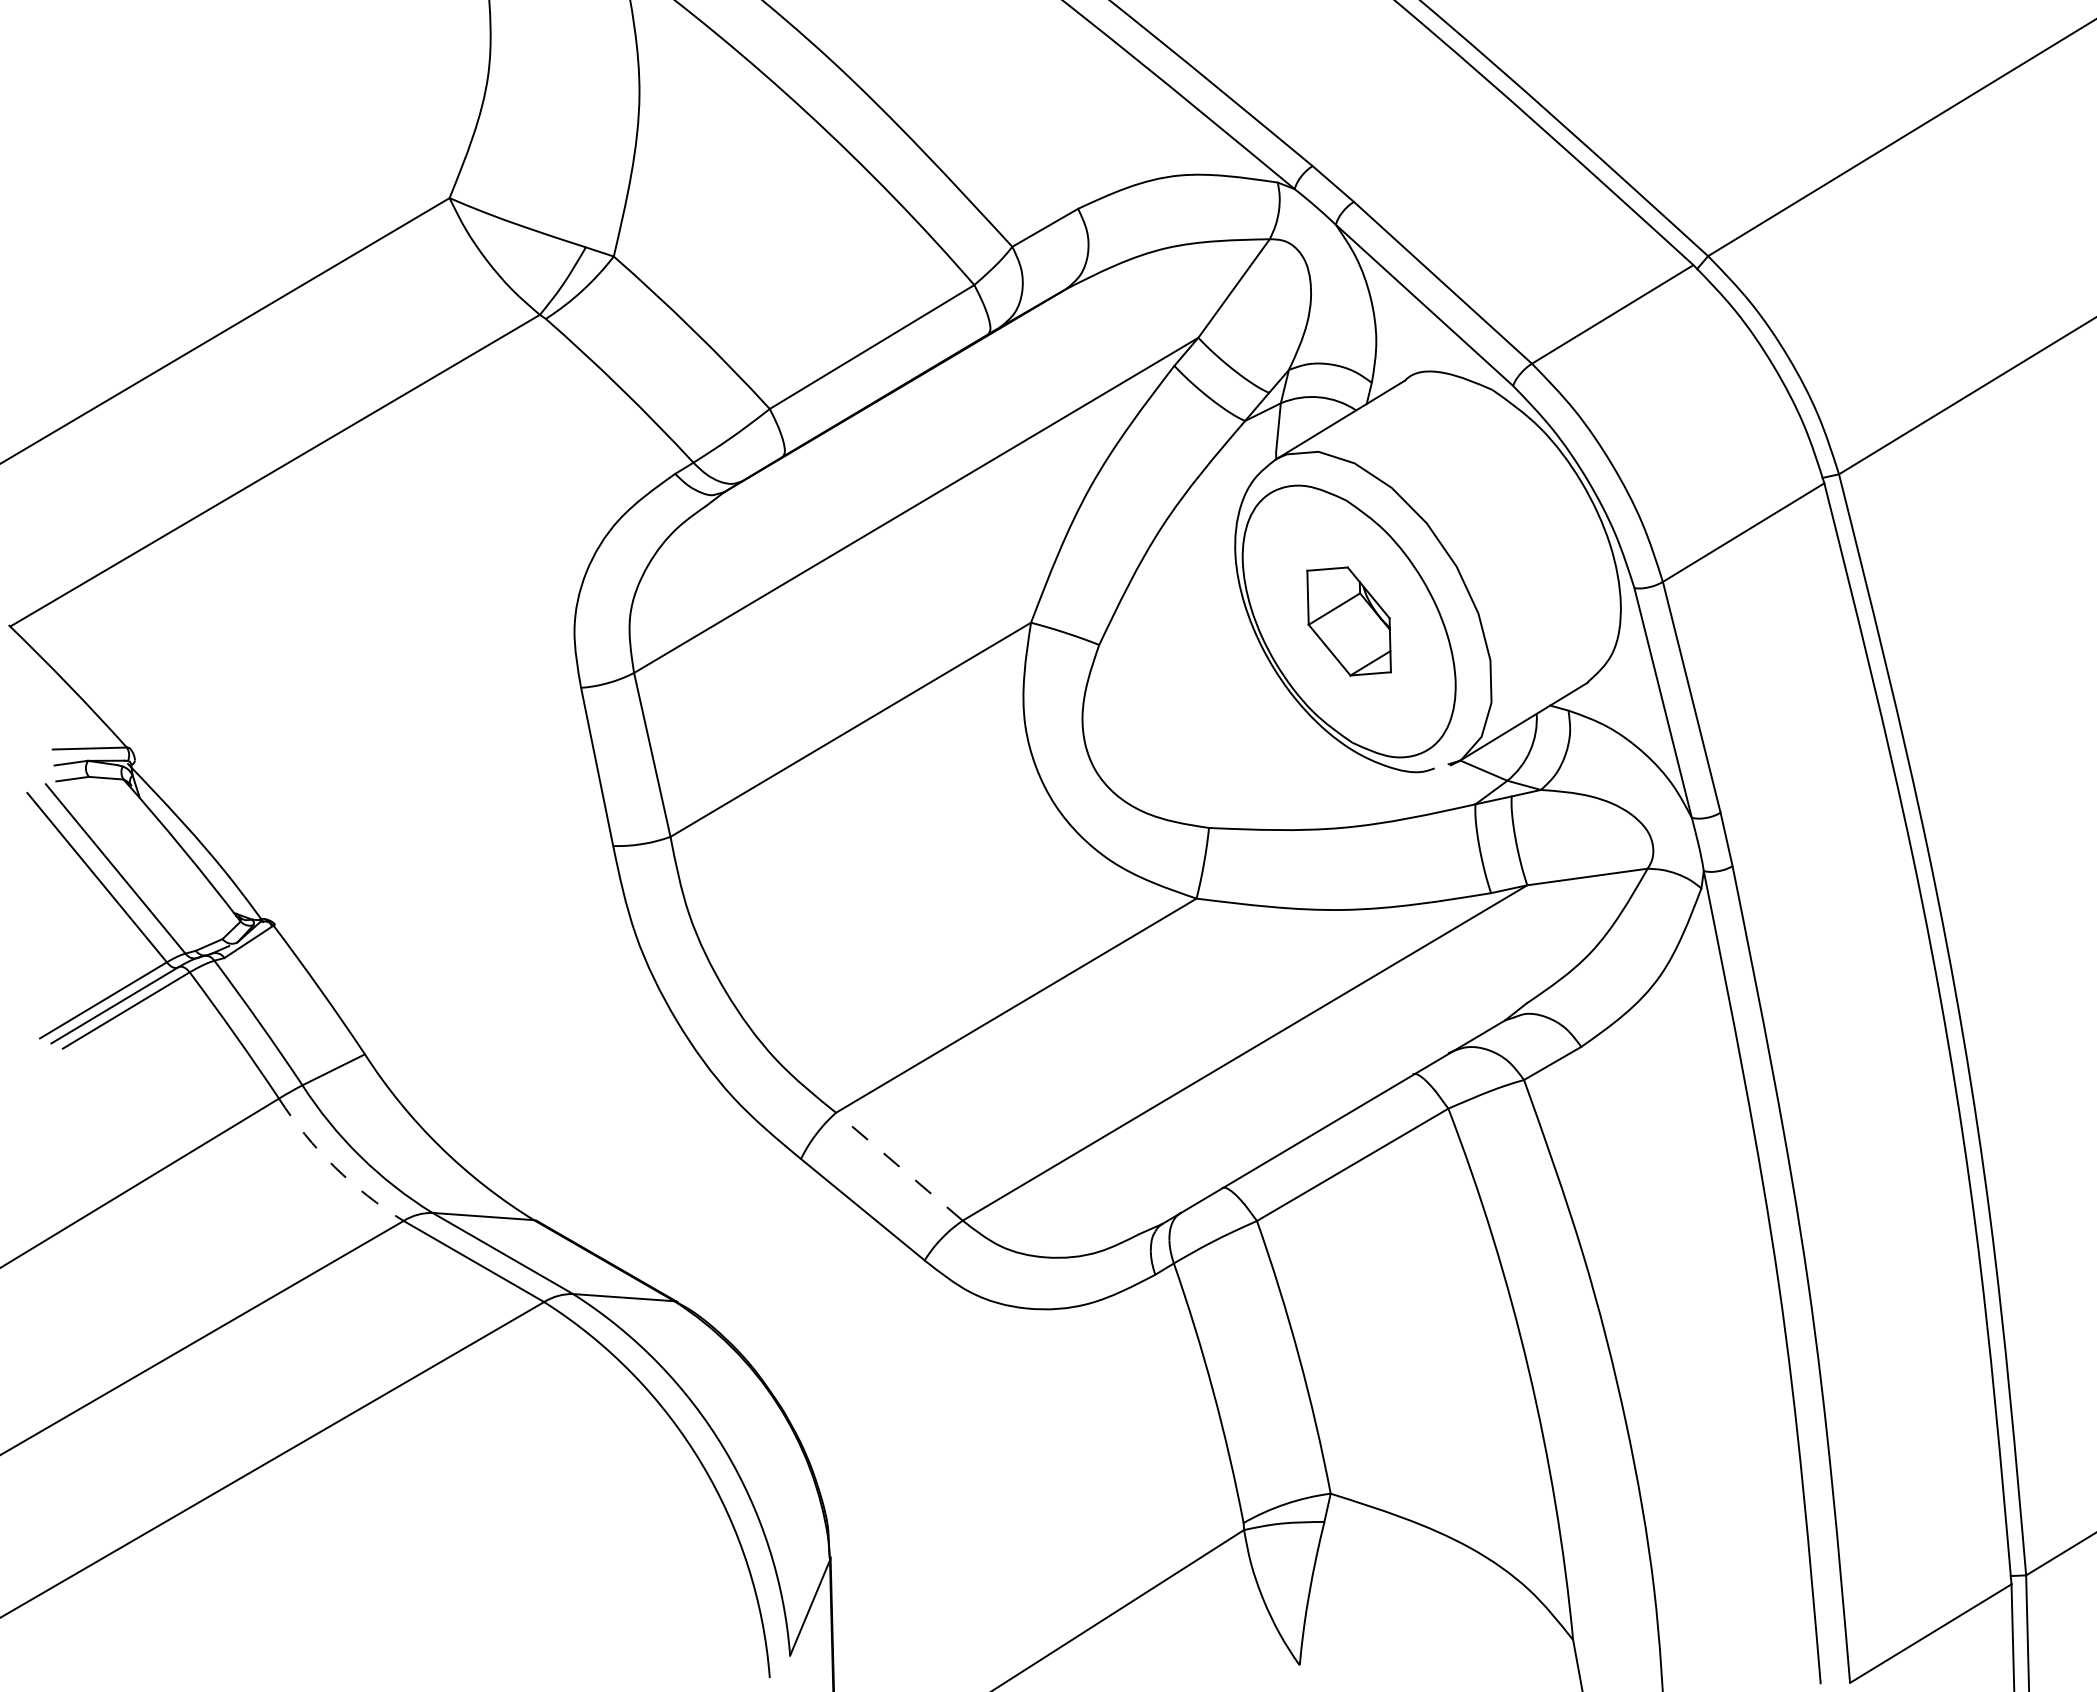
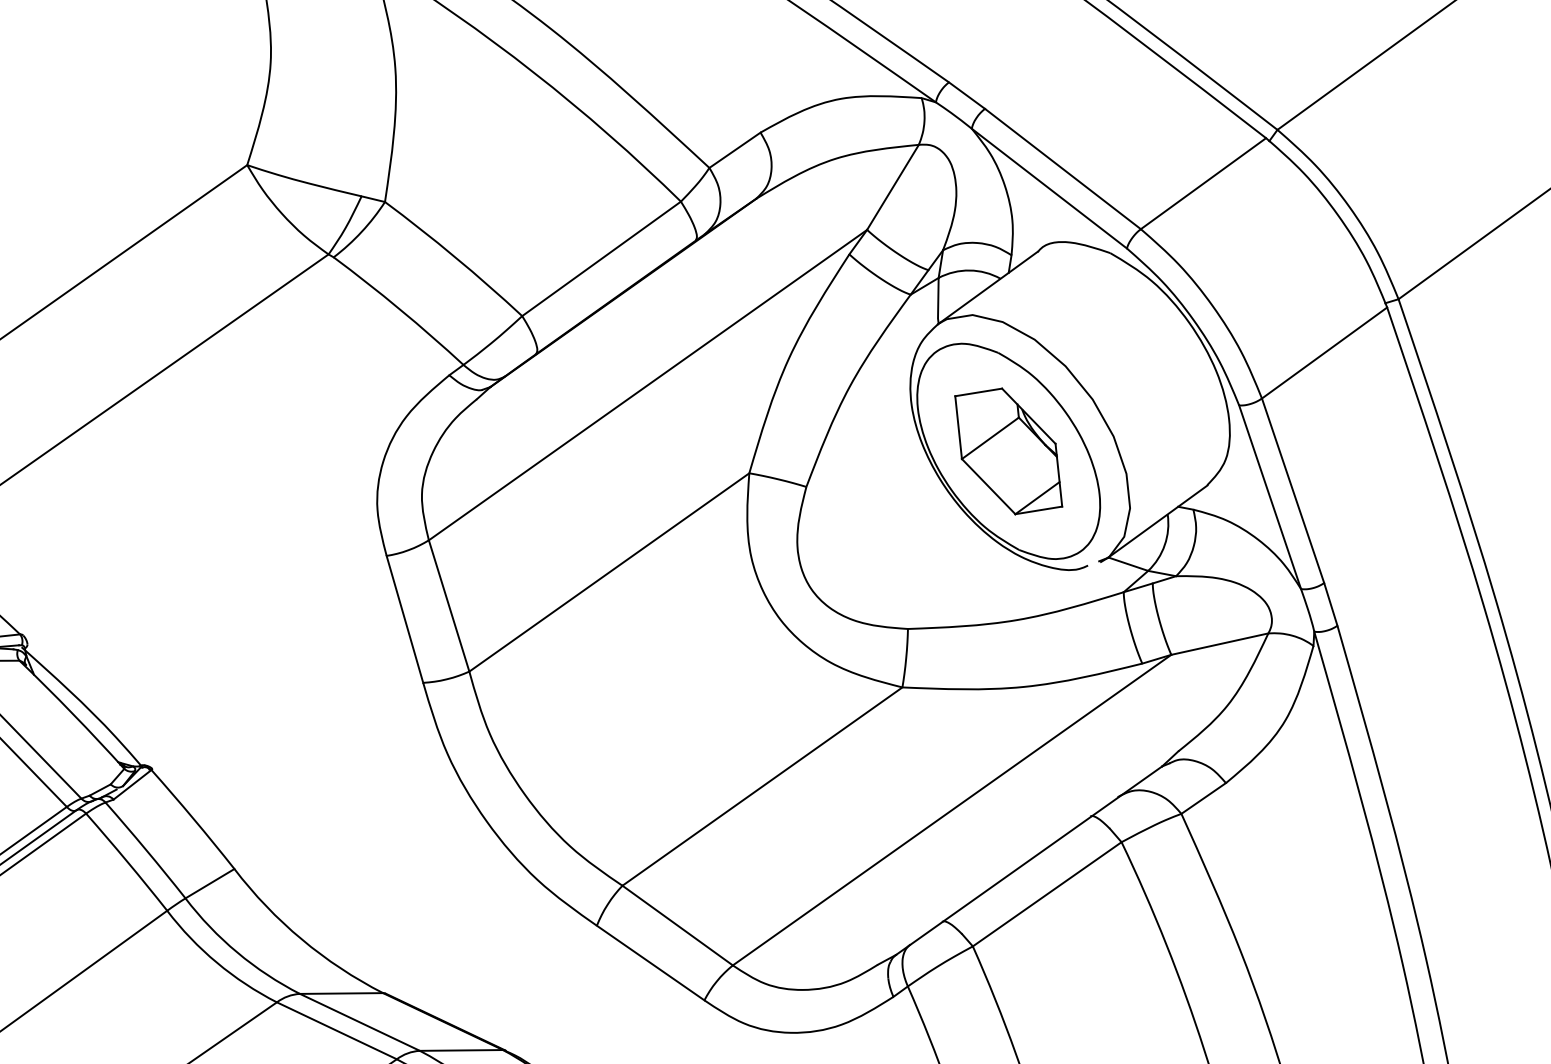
part: (1348, 621) -> (1008, 451), size x1.43
arc: (334, 1166) -> (216, 962), dashed -> solid
line: (899, 1166) -> (677, 925), dashed -> solid

